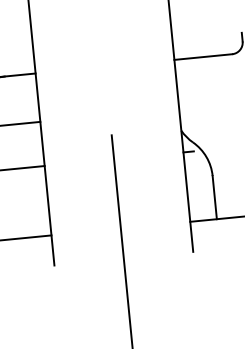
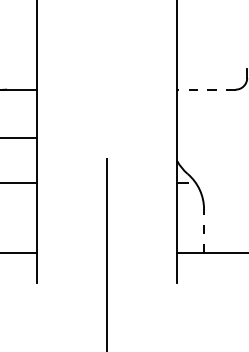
line: (202, 56) -> (205, 89), solid -> dashed
line: (215, 197) -> (204, 231), solid -> dashed

